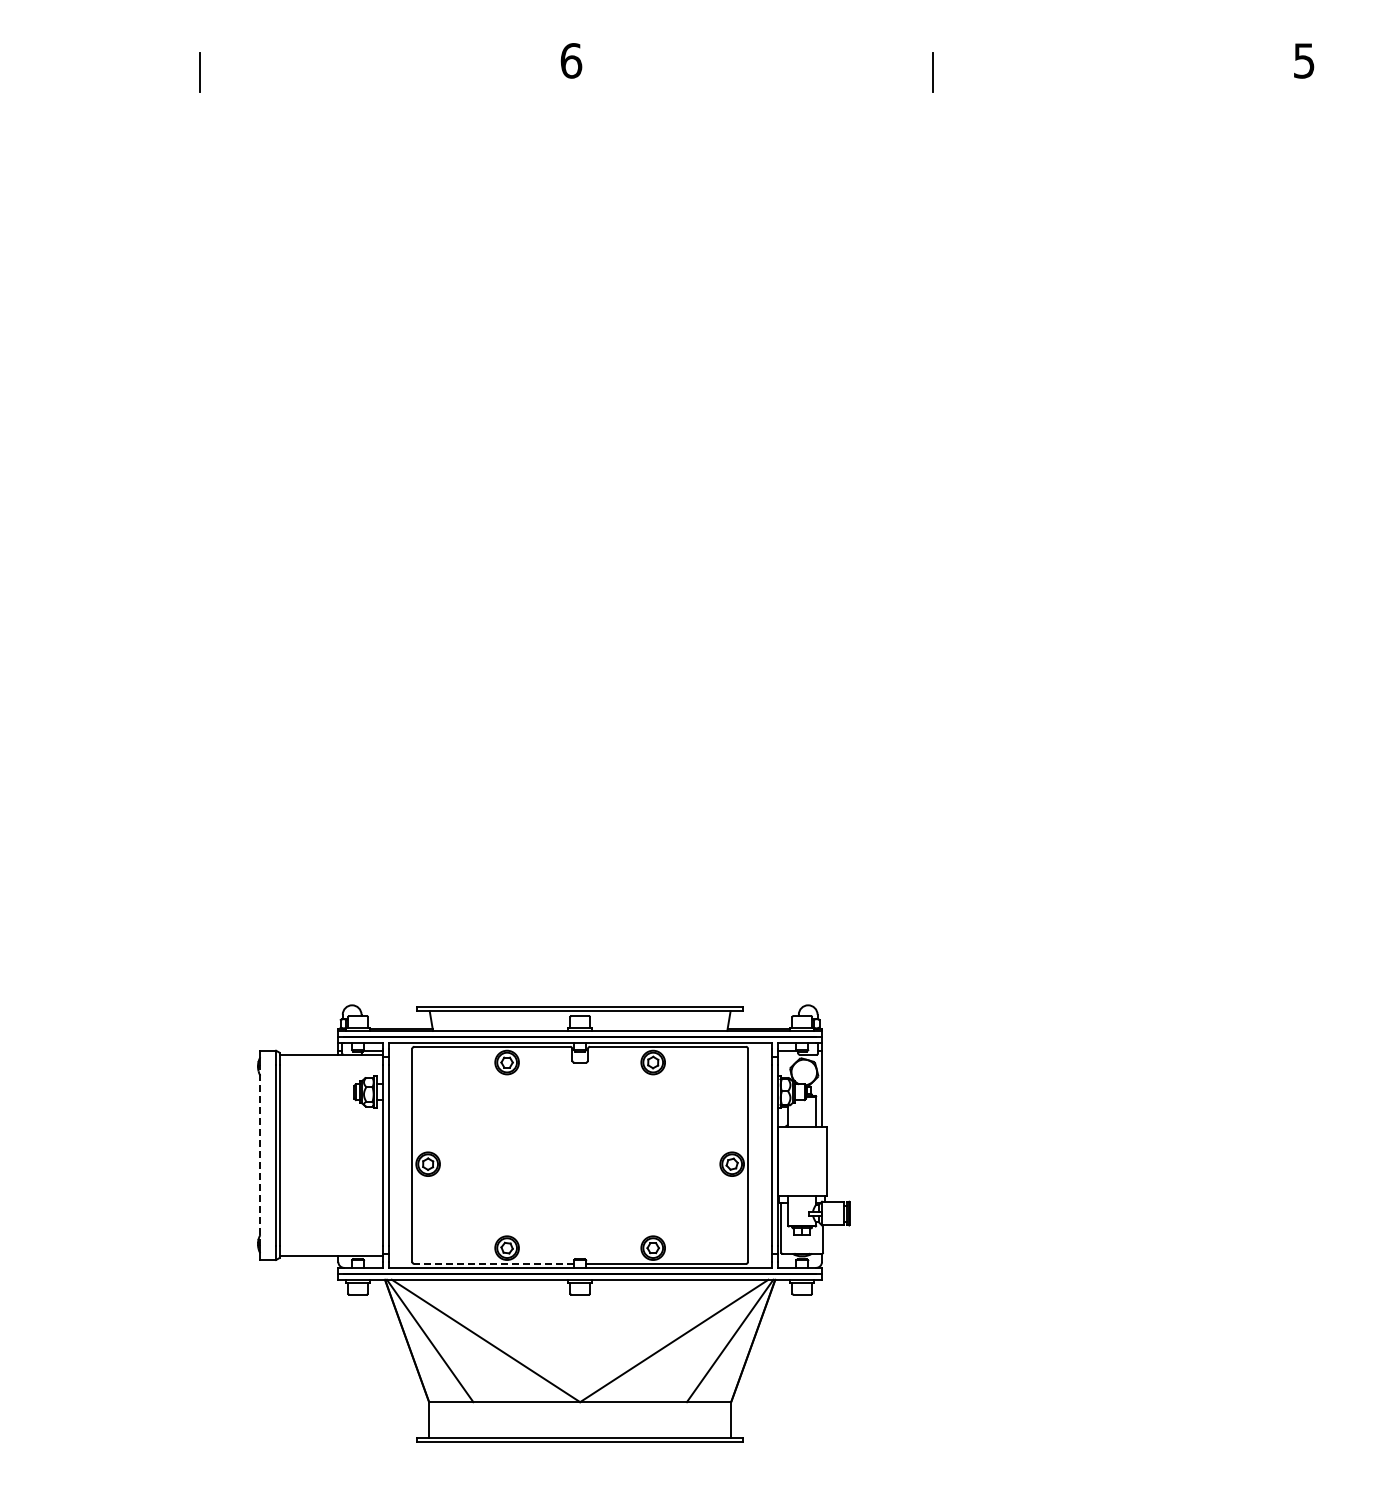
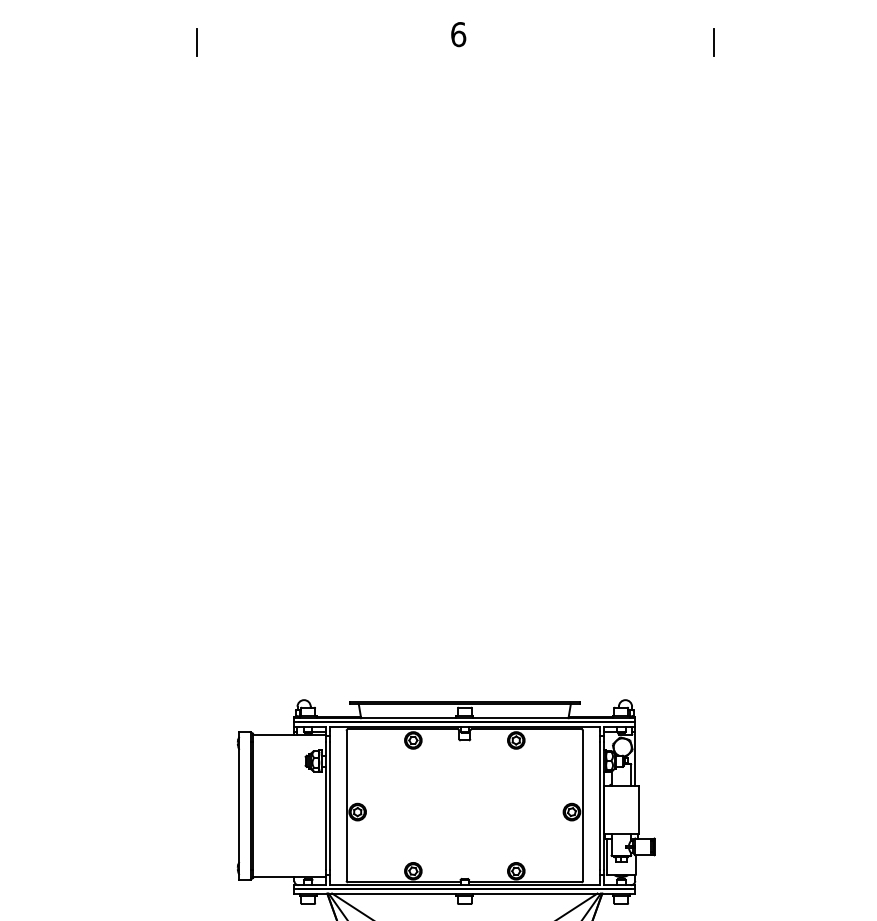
line: (260, 1155) -> (239, 805), dashed -> solid
line: (494, 1263) -> (404, 882), dashed -> solid

